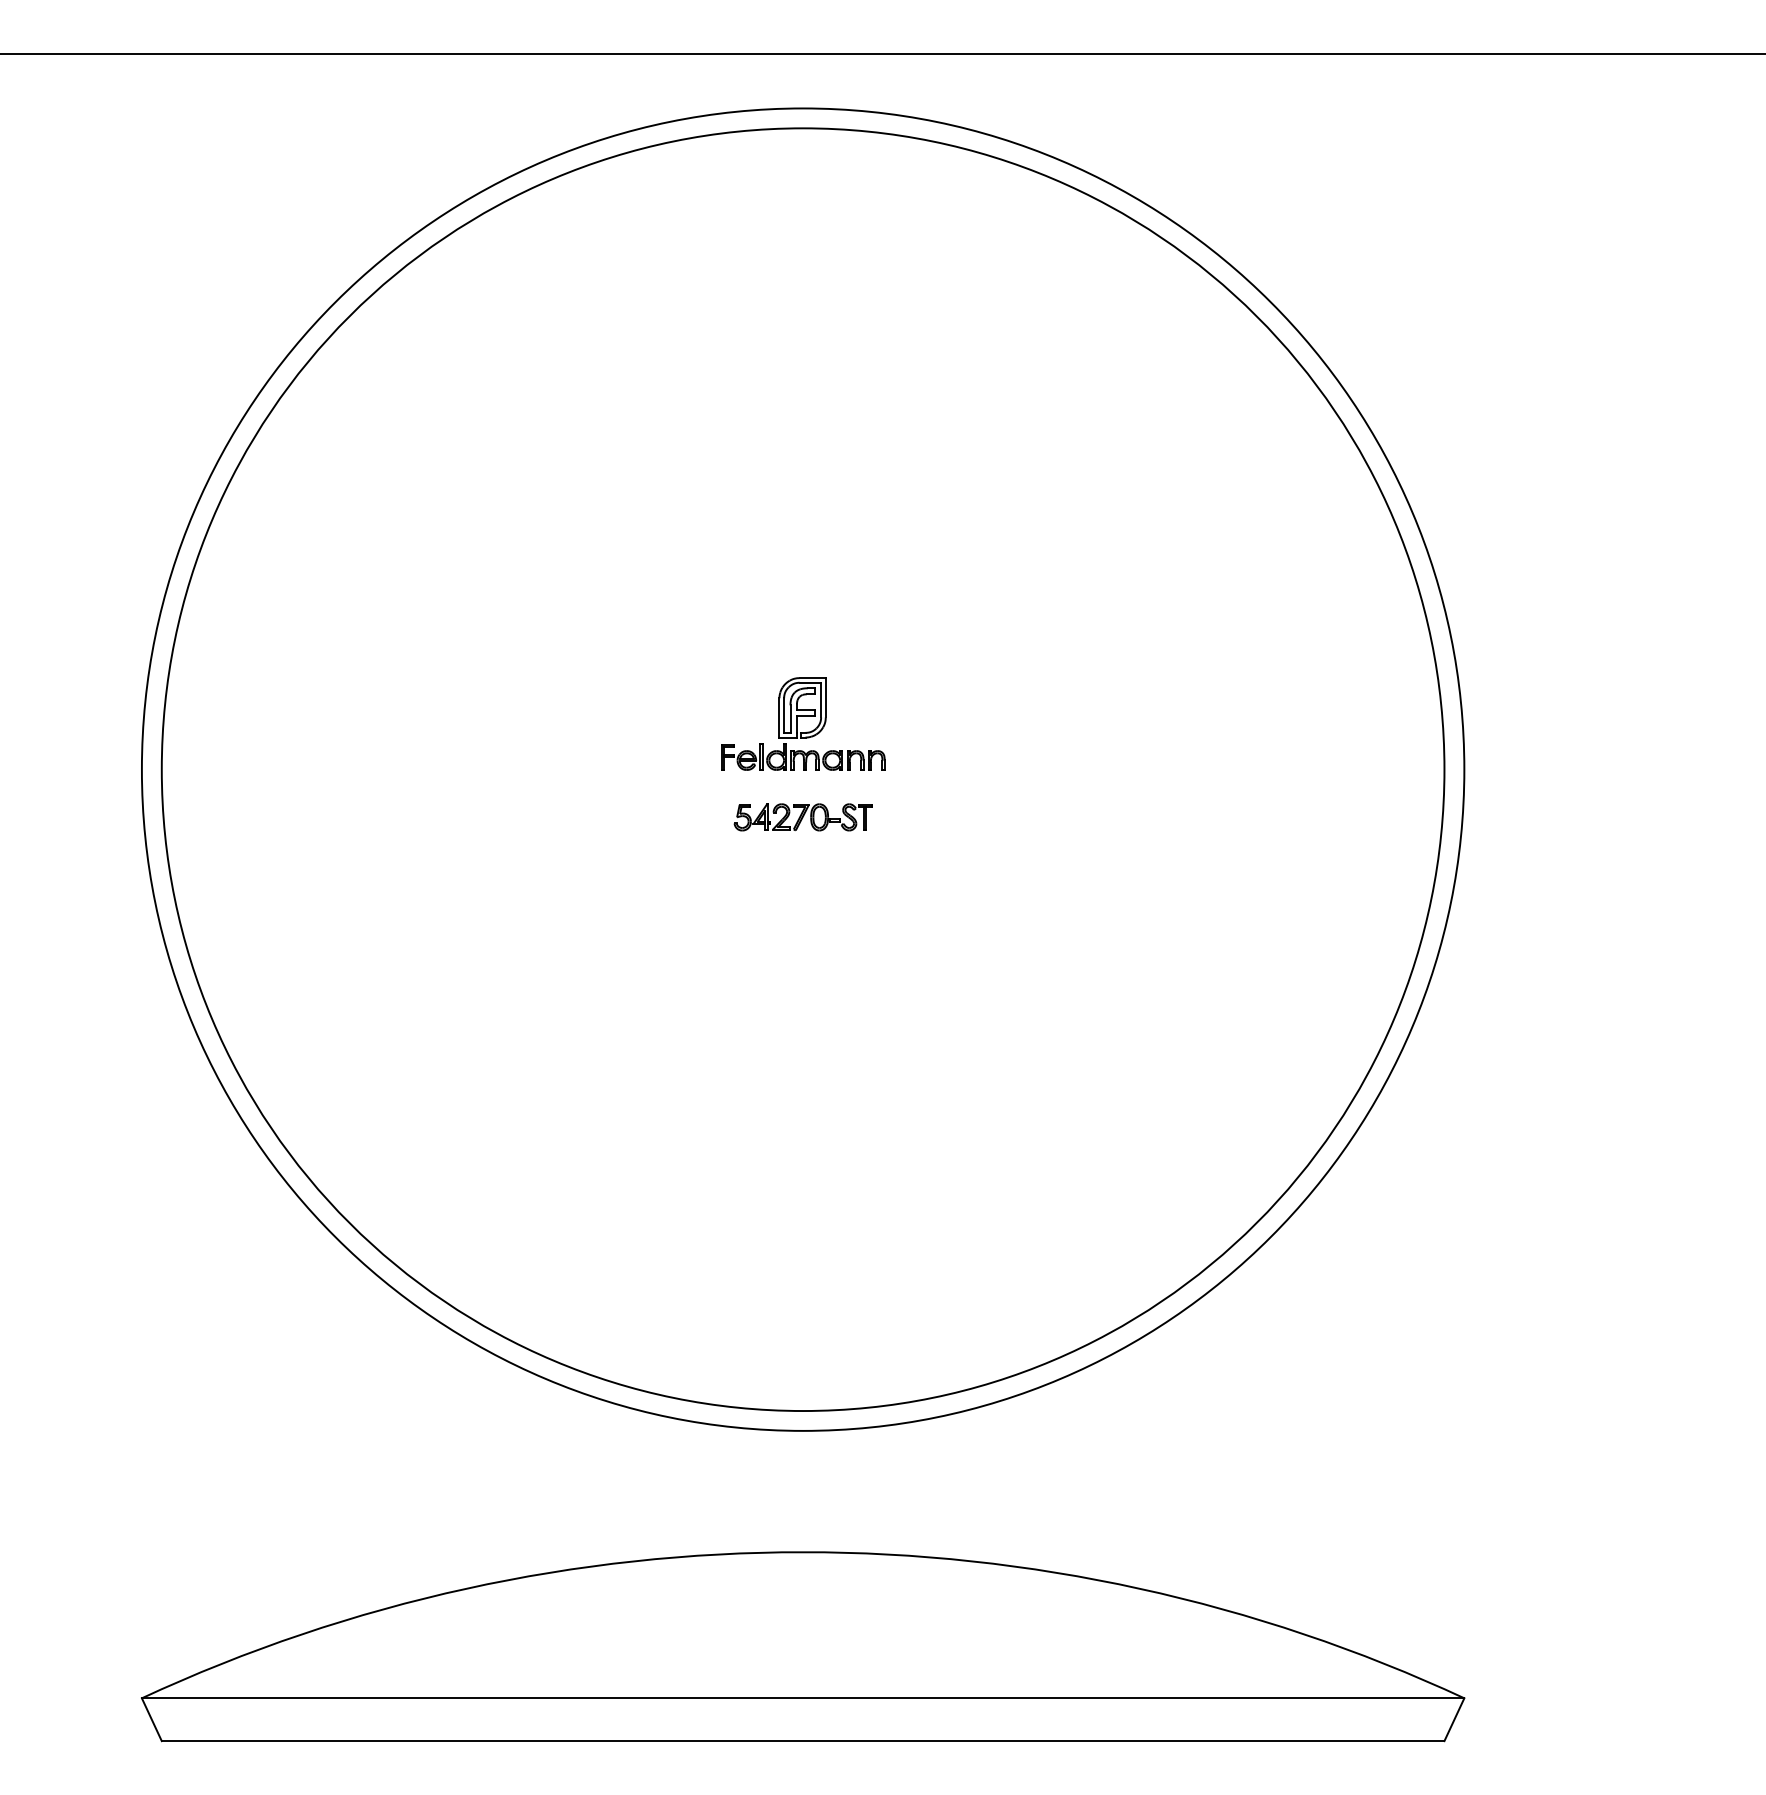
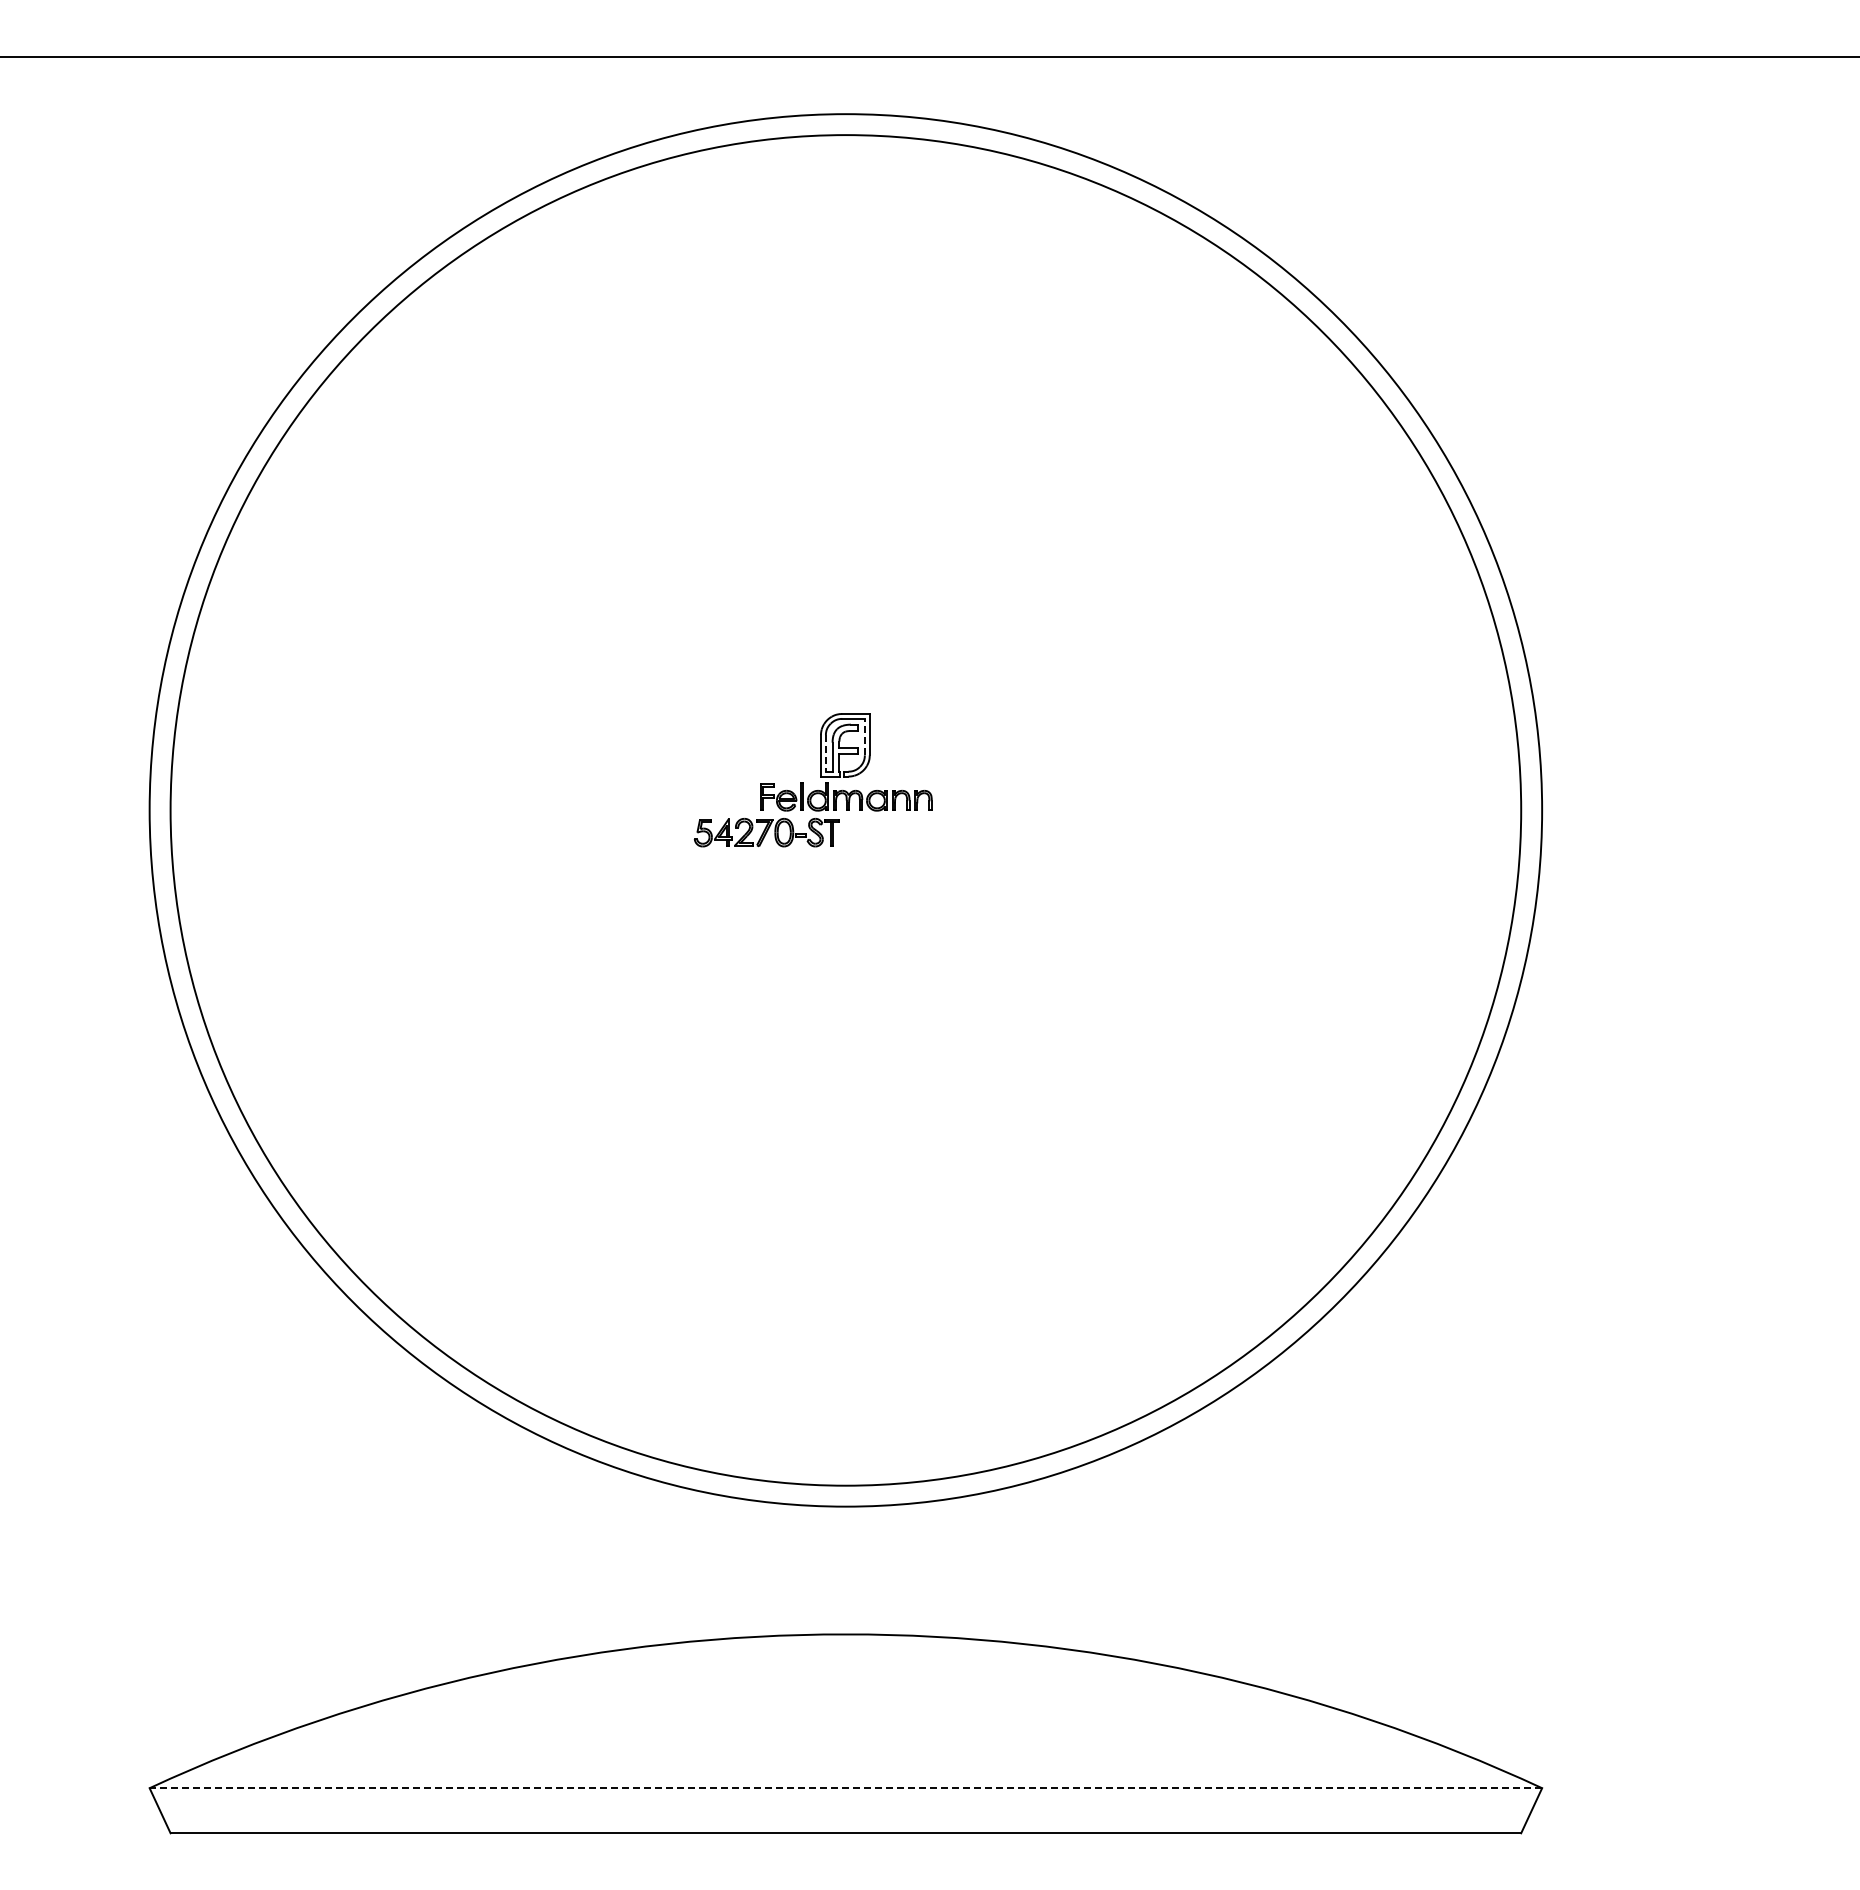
line: (820, 699) -> (864, 736), solid -> dashed
line: (783, 715) -> (825, 753), solid -> dashed
part: (802, 817) -> (766, 832), moved
line: (802, 1698) -> (845, 1788), solid -> dashed

